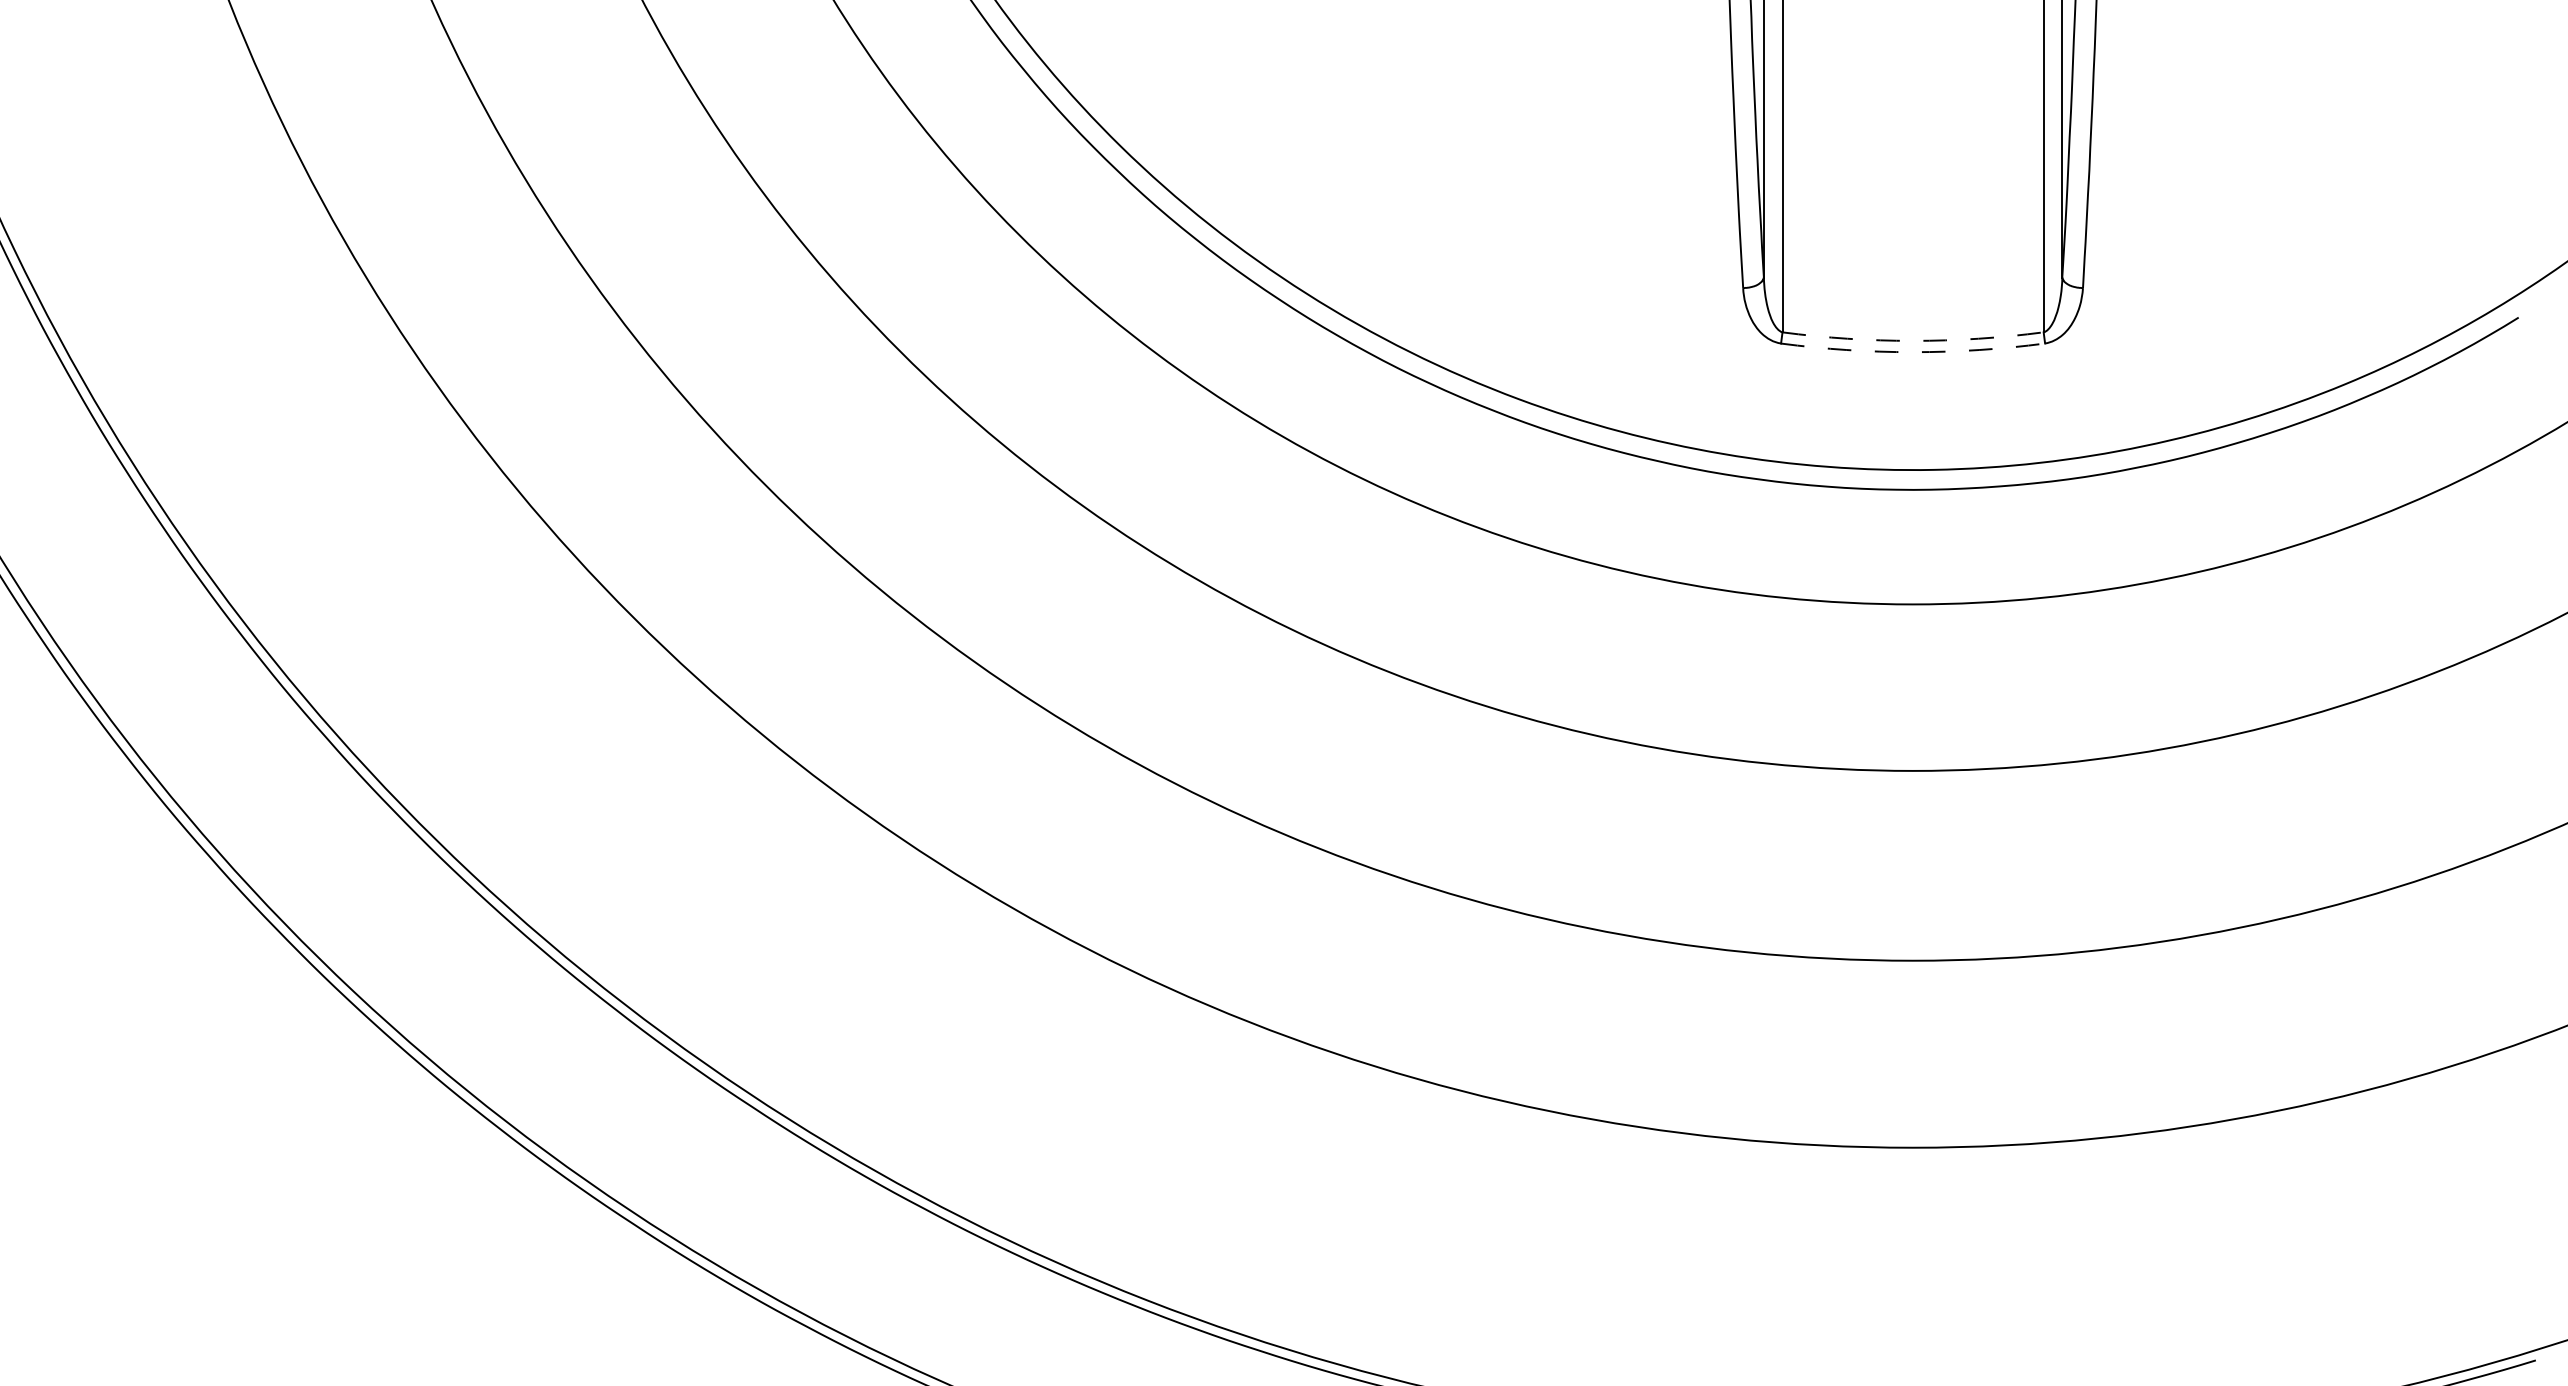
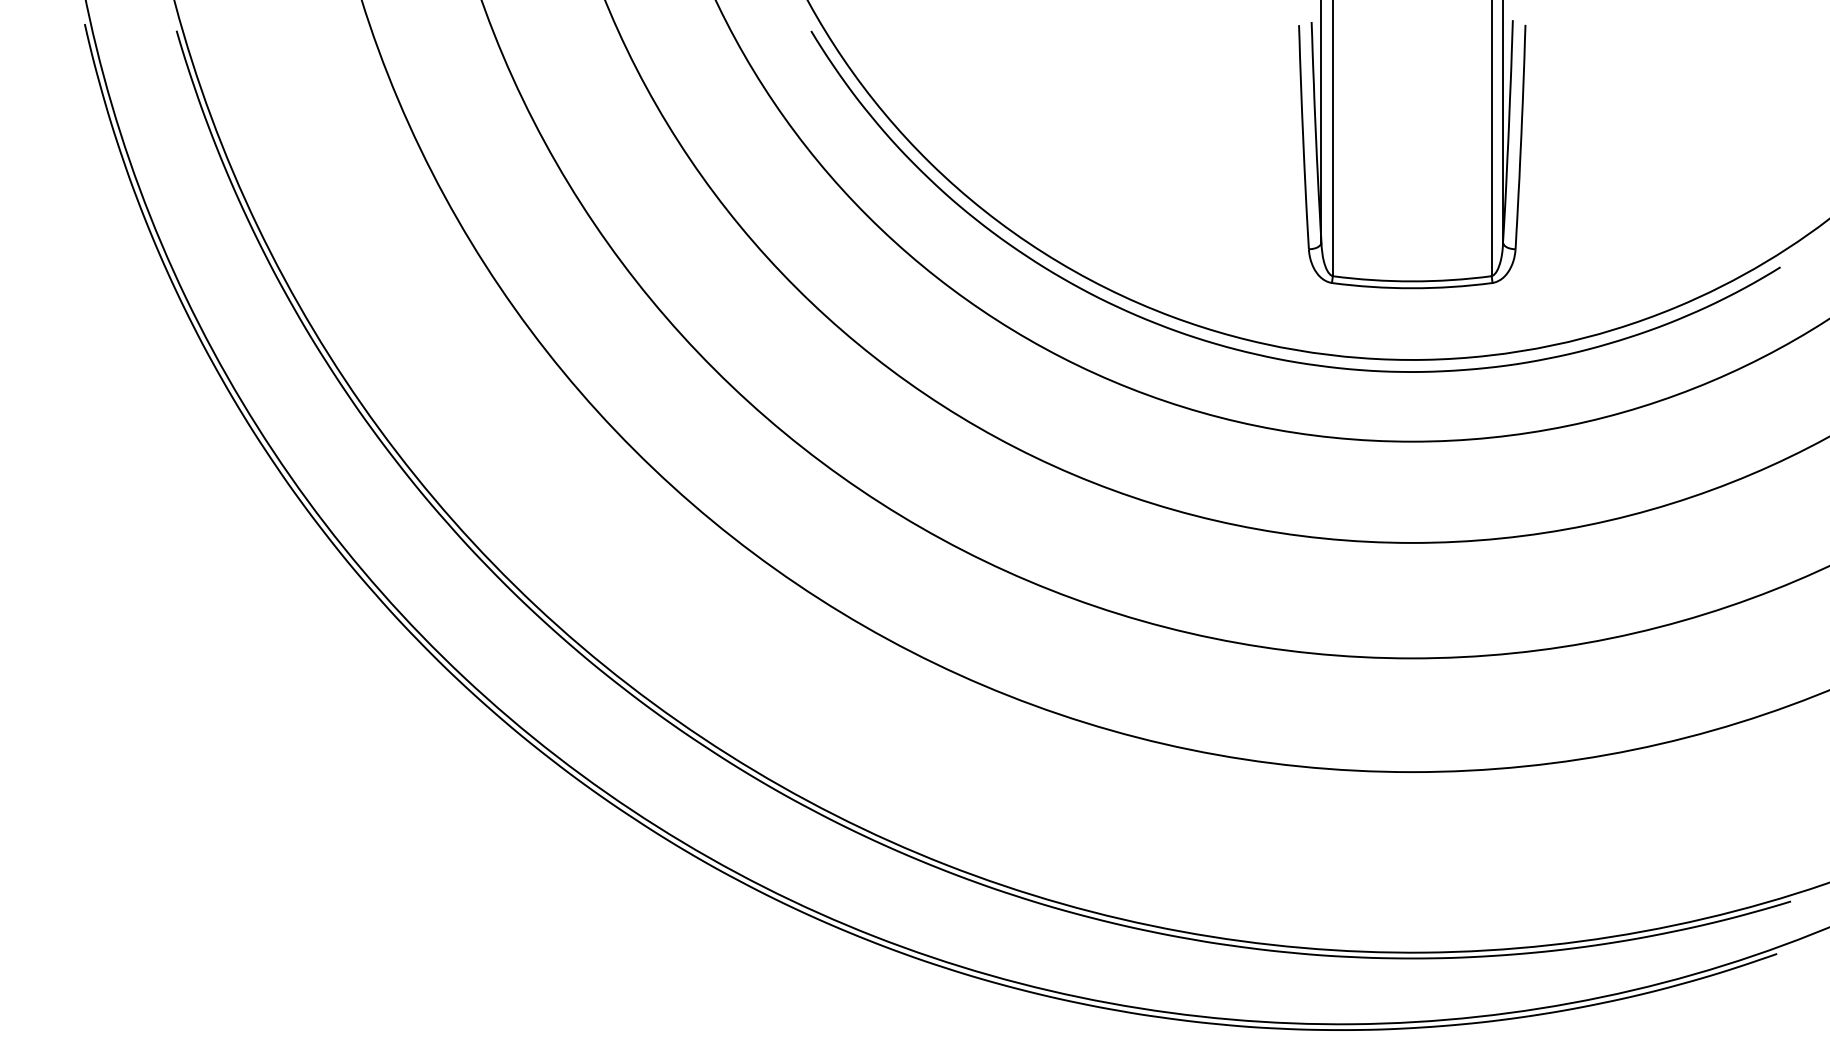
arc: (1913, 341) -> (1412, 281), dashed -> solid
arc: (1913, 352) -> (1412, 288), dashed -> solid

